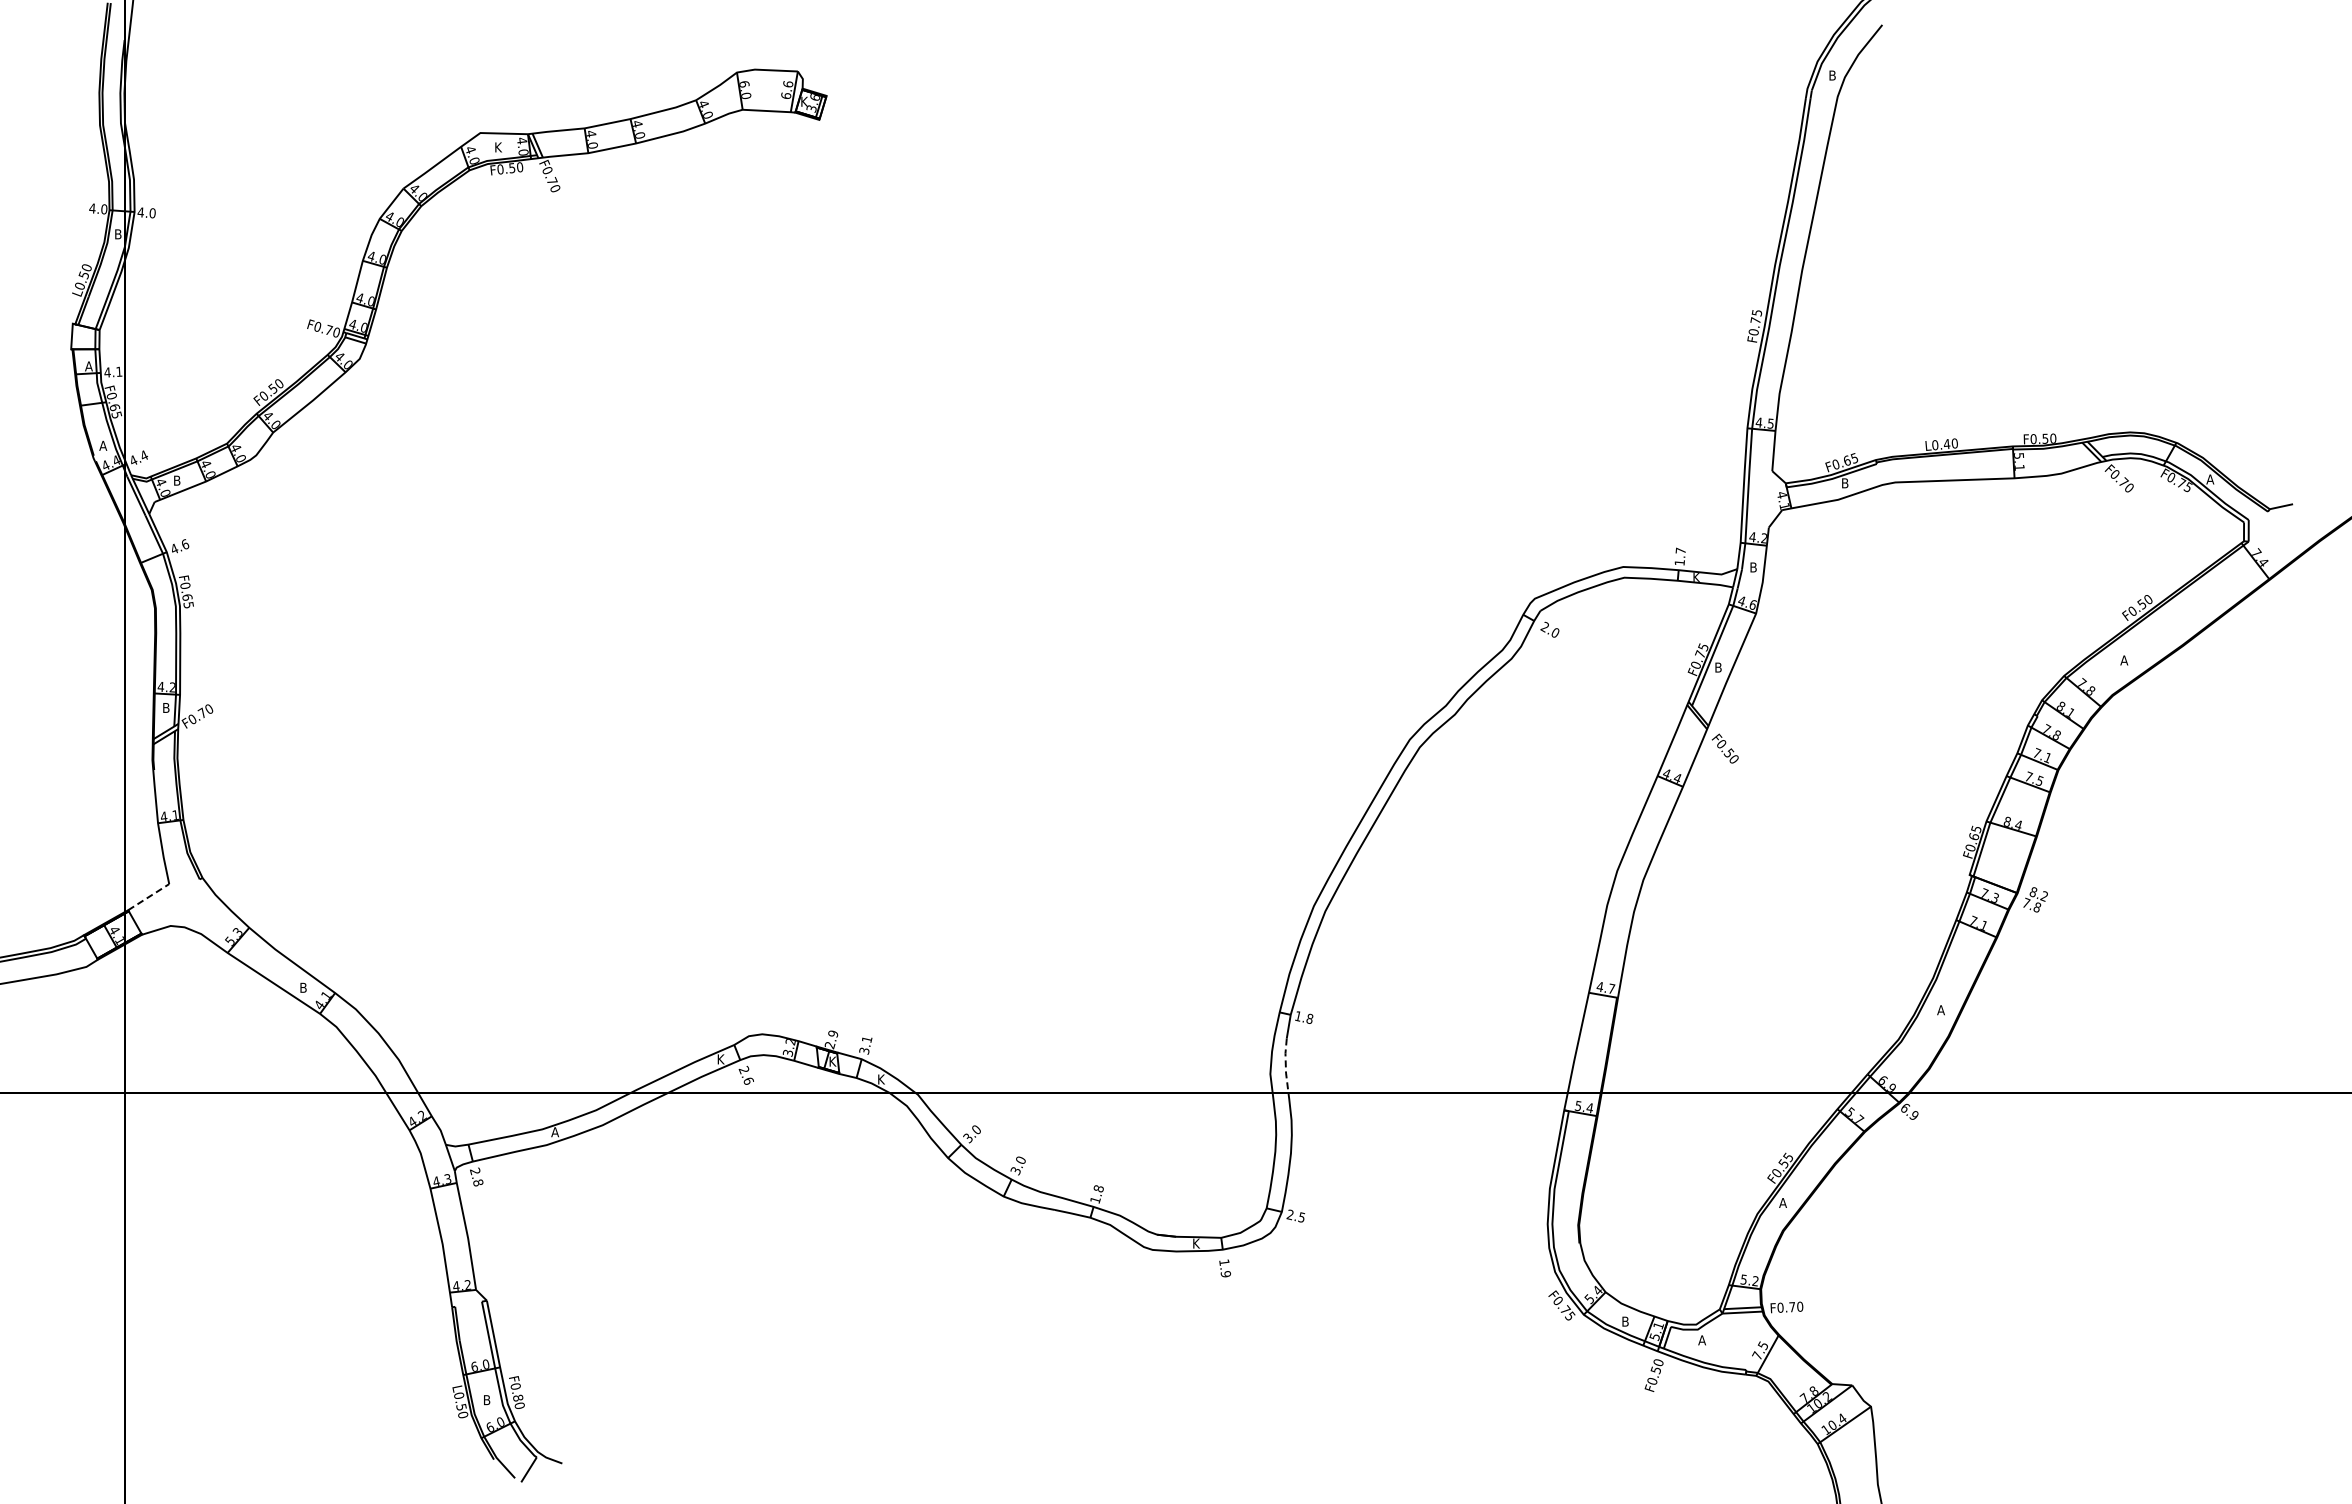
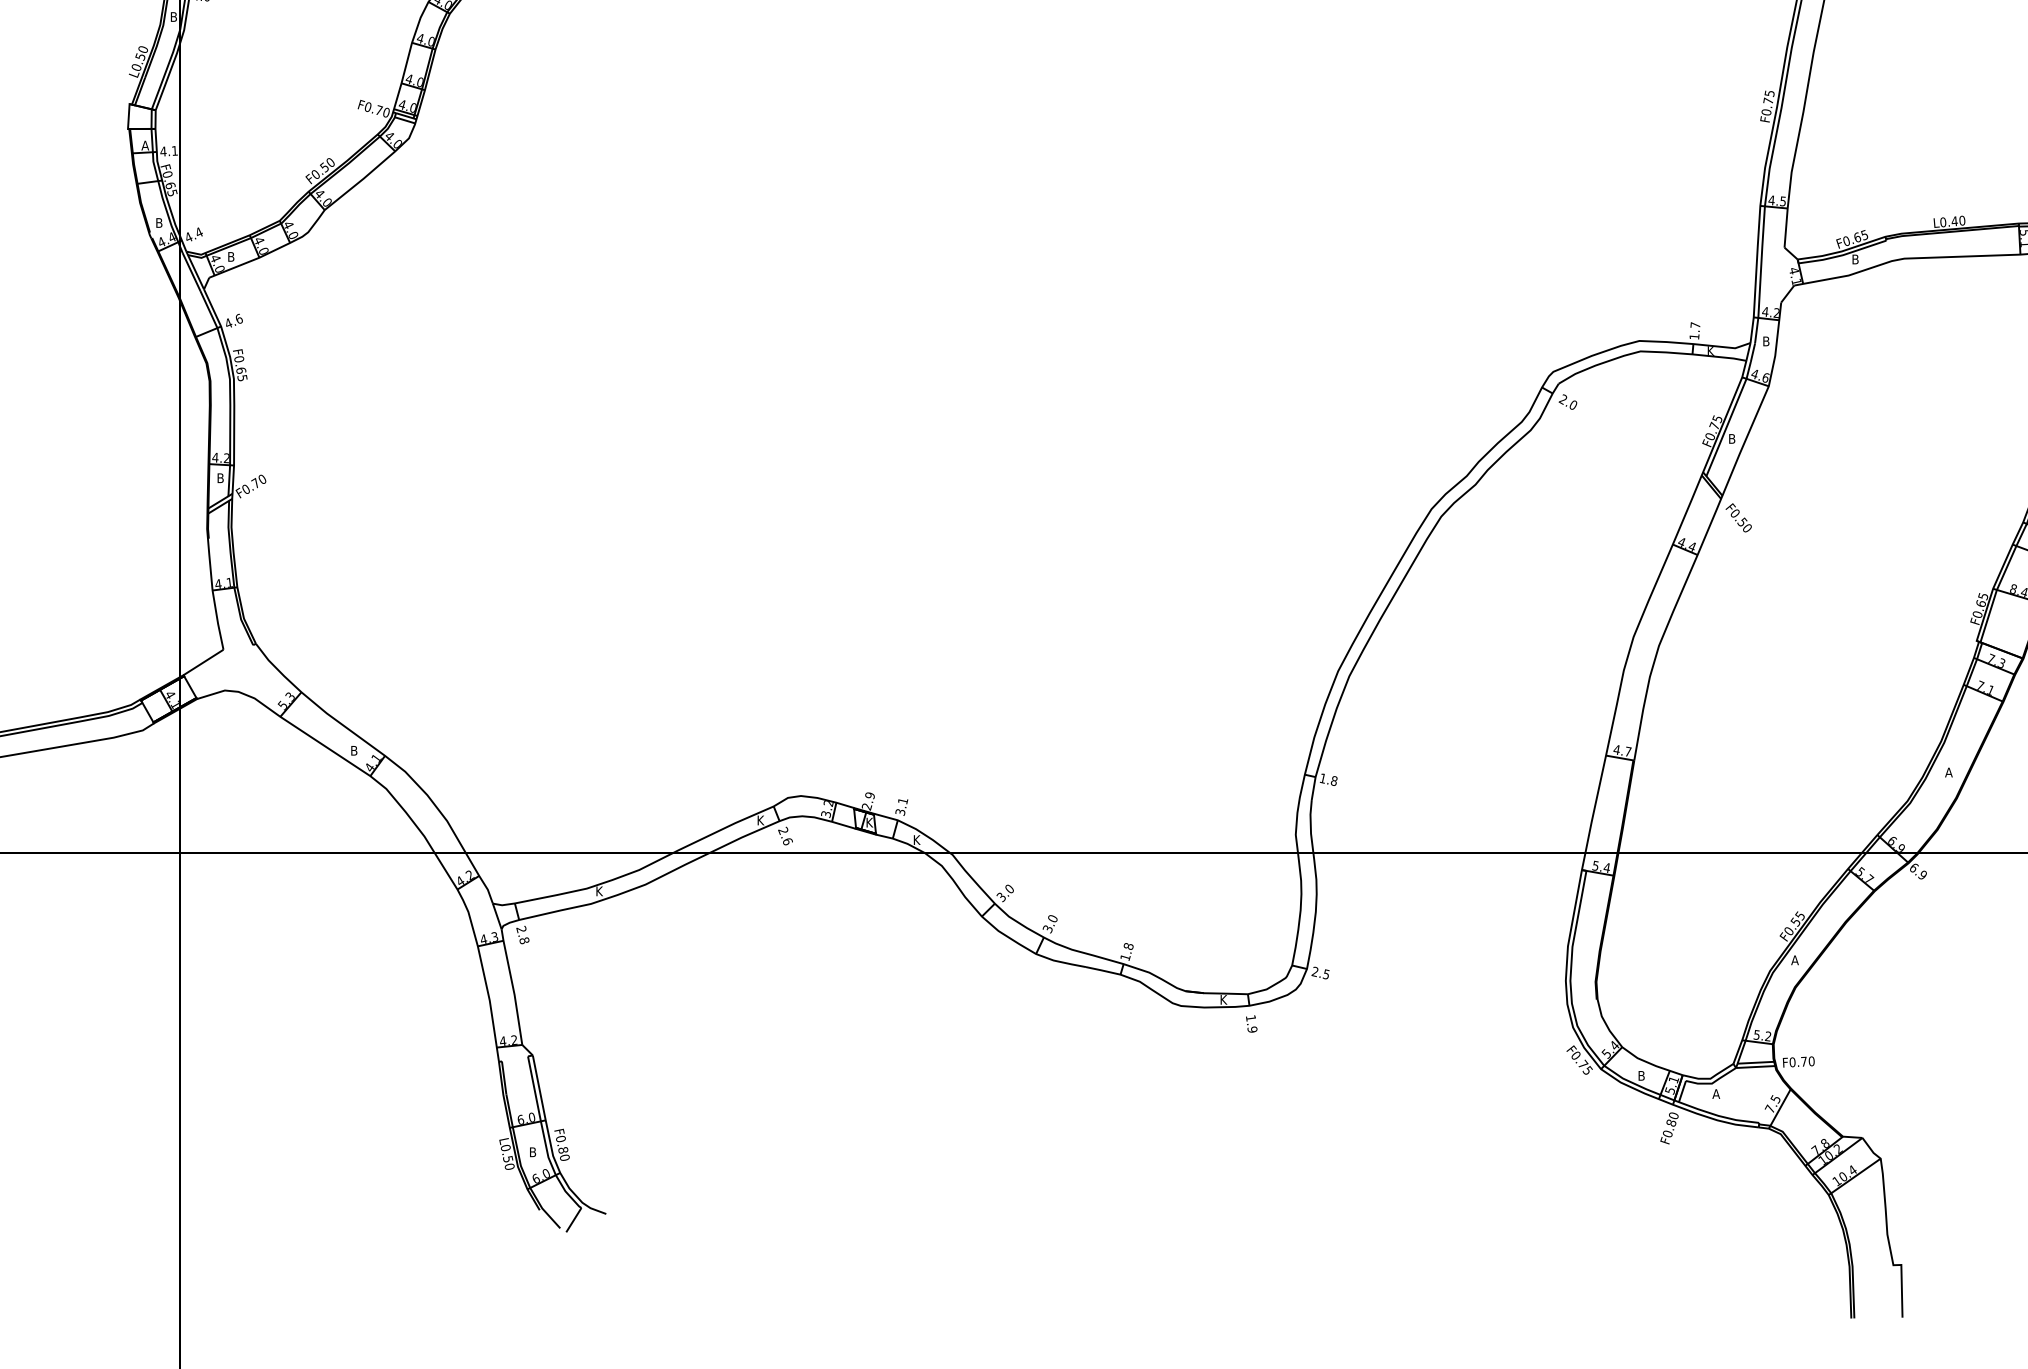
text: (103, 445) -> (159, 222), A -> B
line: (149, 896) -> (204, 661), dashed -> solid
line: (1285, 1066) -> (1310, 827), dashed -> solid
text: (554, 1132) -> (598, 891), A -> K
text: (1655, 1370) -> (1670, 1123), F0.50 -> F0.80

